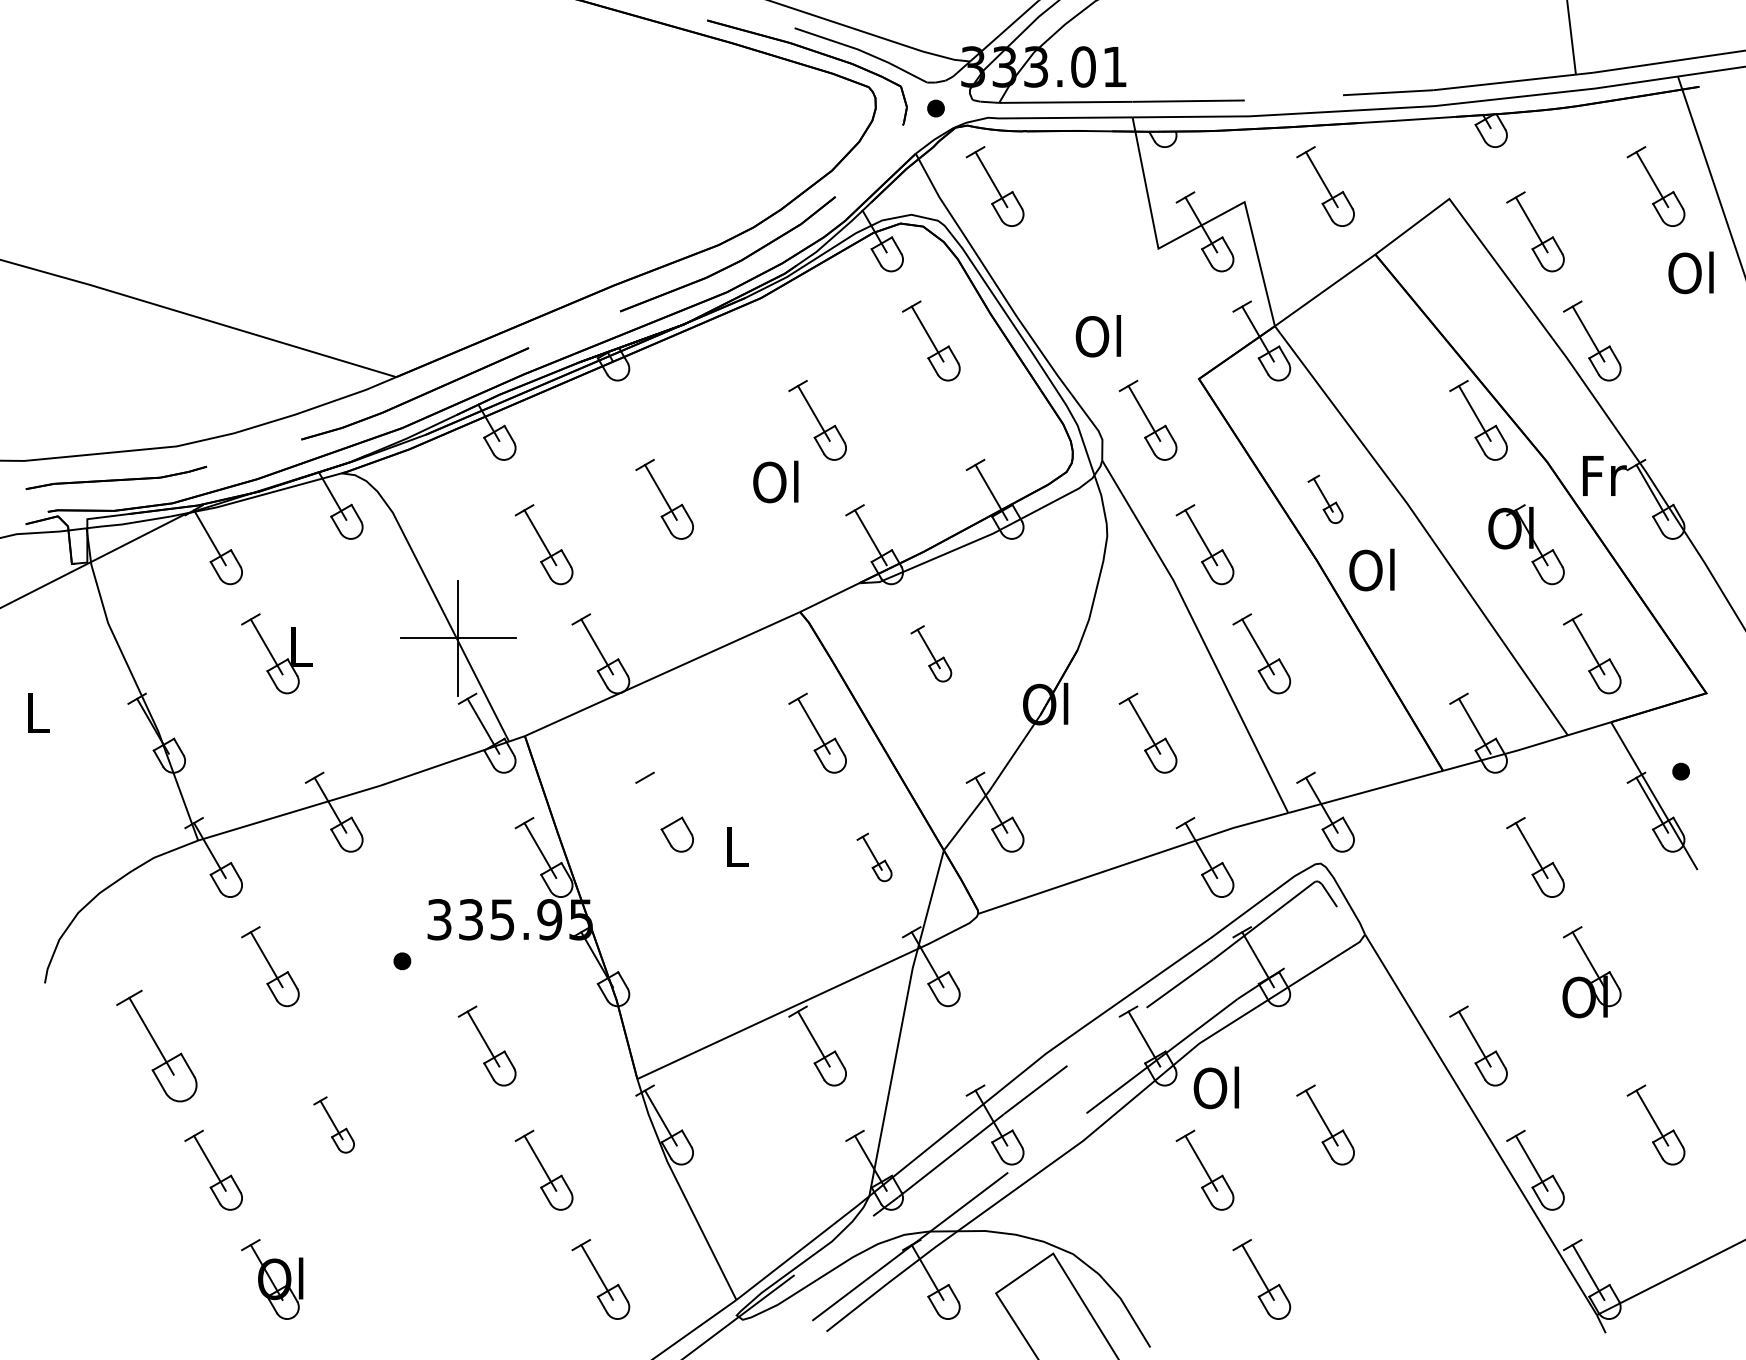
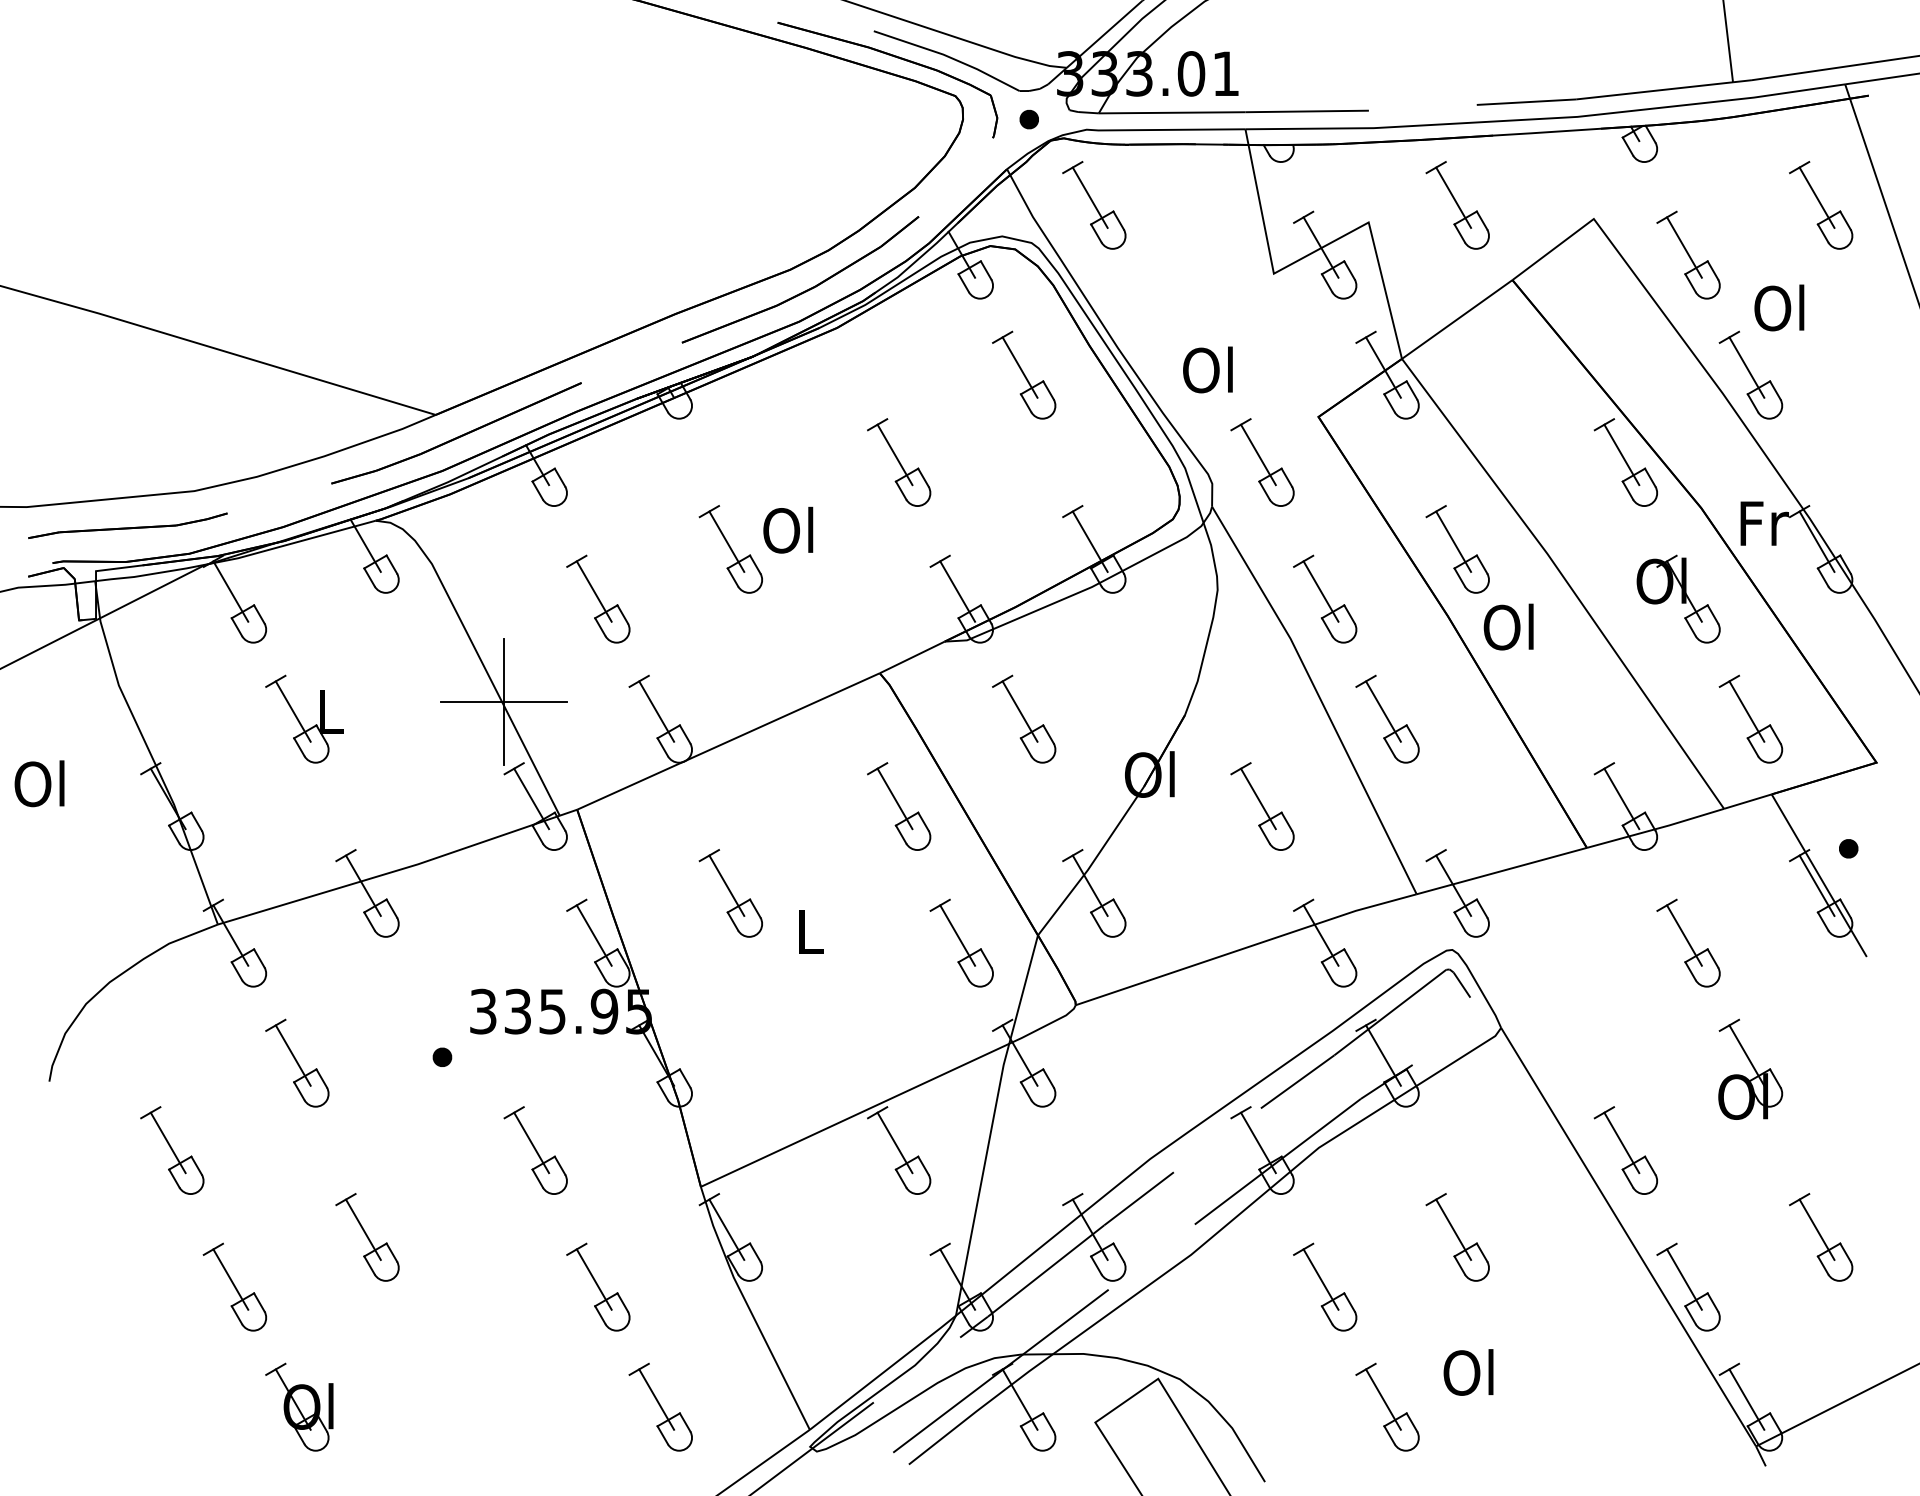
text: (1690, 272) -> (1778, 307), moved
text: (775, 481) -> (787, 529), moved
part: (1325, 499) -> (1457, 549), size x1.67
part: (931, 653) -> (1024, 718), size x1.43
text: (35, 712) -> (39, 783), L -> Ol
line: (660, 804) -> (726, 884), added
part: (874, 857) -> (961, 943), size x1.67
part: (156, 1045) -> (172, 1149), size x0.71
text: (1215, 1087) -> (1467, 1372), moved
part: (333, 1124) -> (366, 1236), size x1.43

